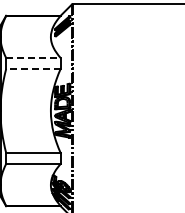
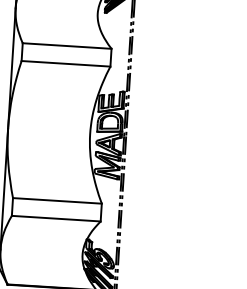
line: (33, 58) -> (67, 46), dashed -> solid
line: (32, 68) -> (64, 63), dashed -> solid

